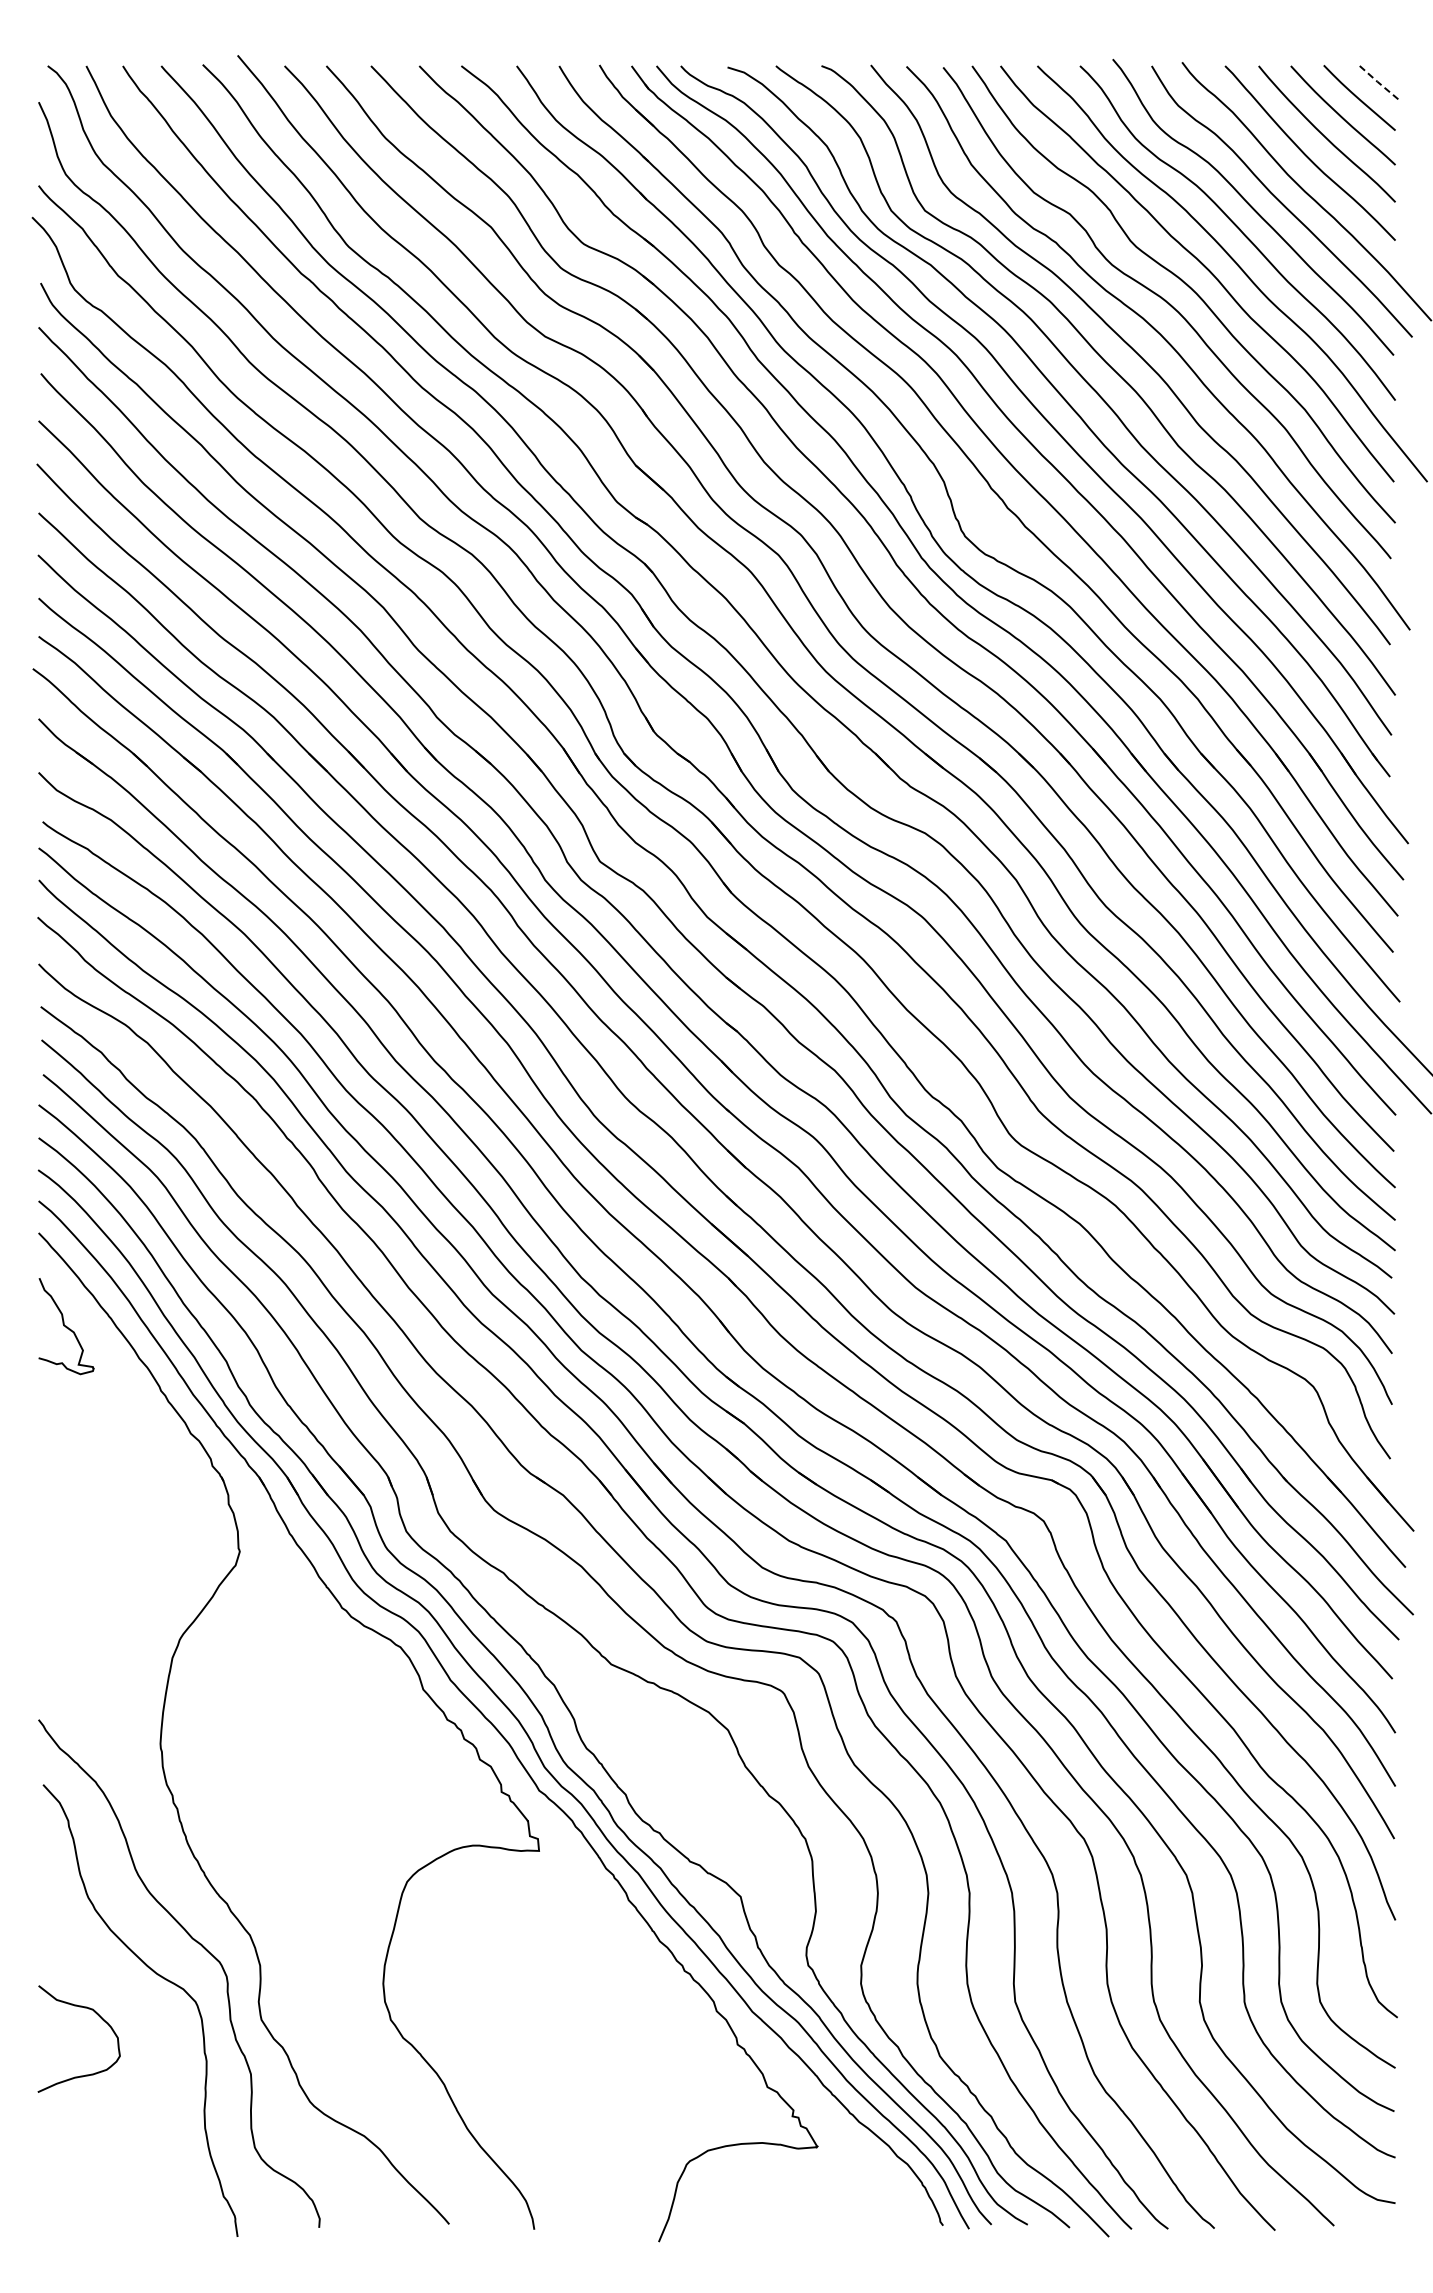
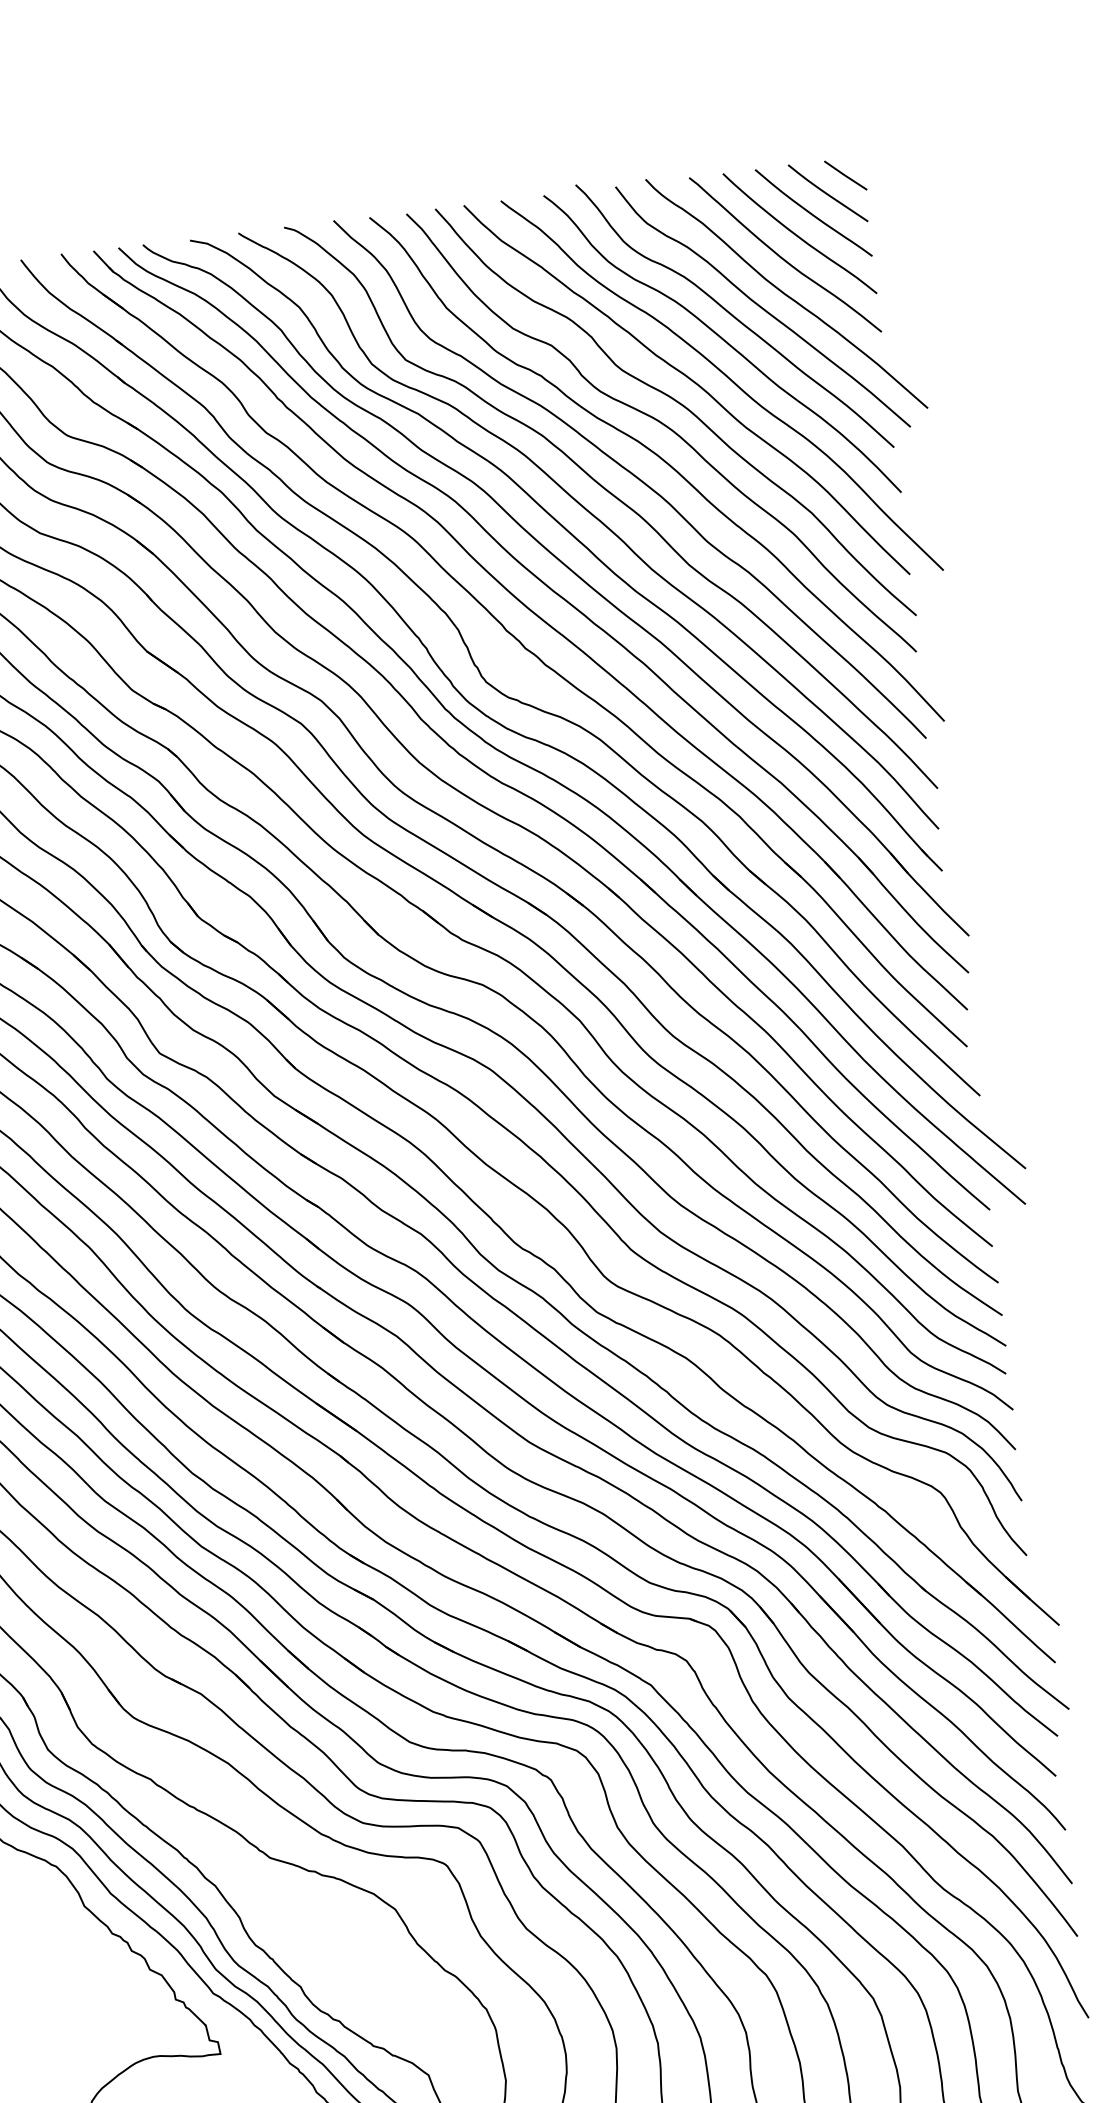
line: (1378, 83) -> (845, 176), dashed -> solid

